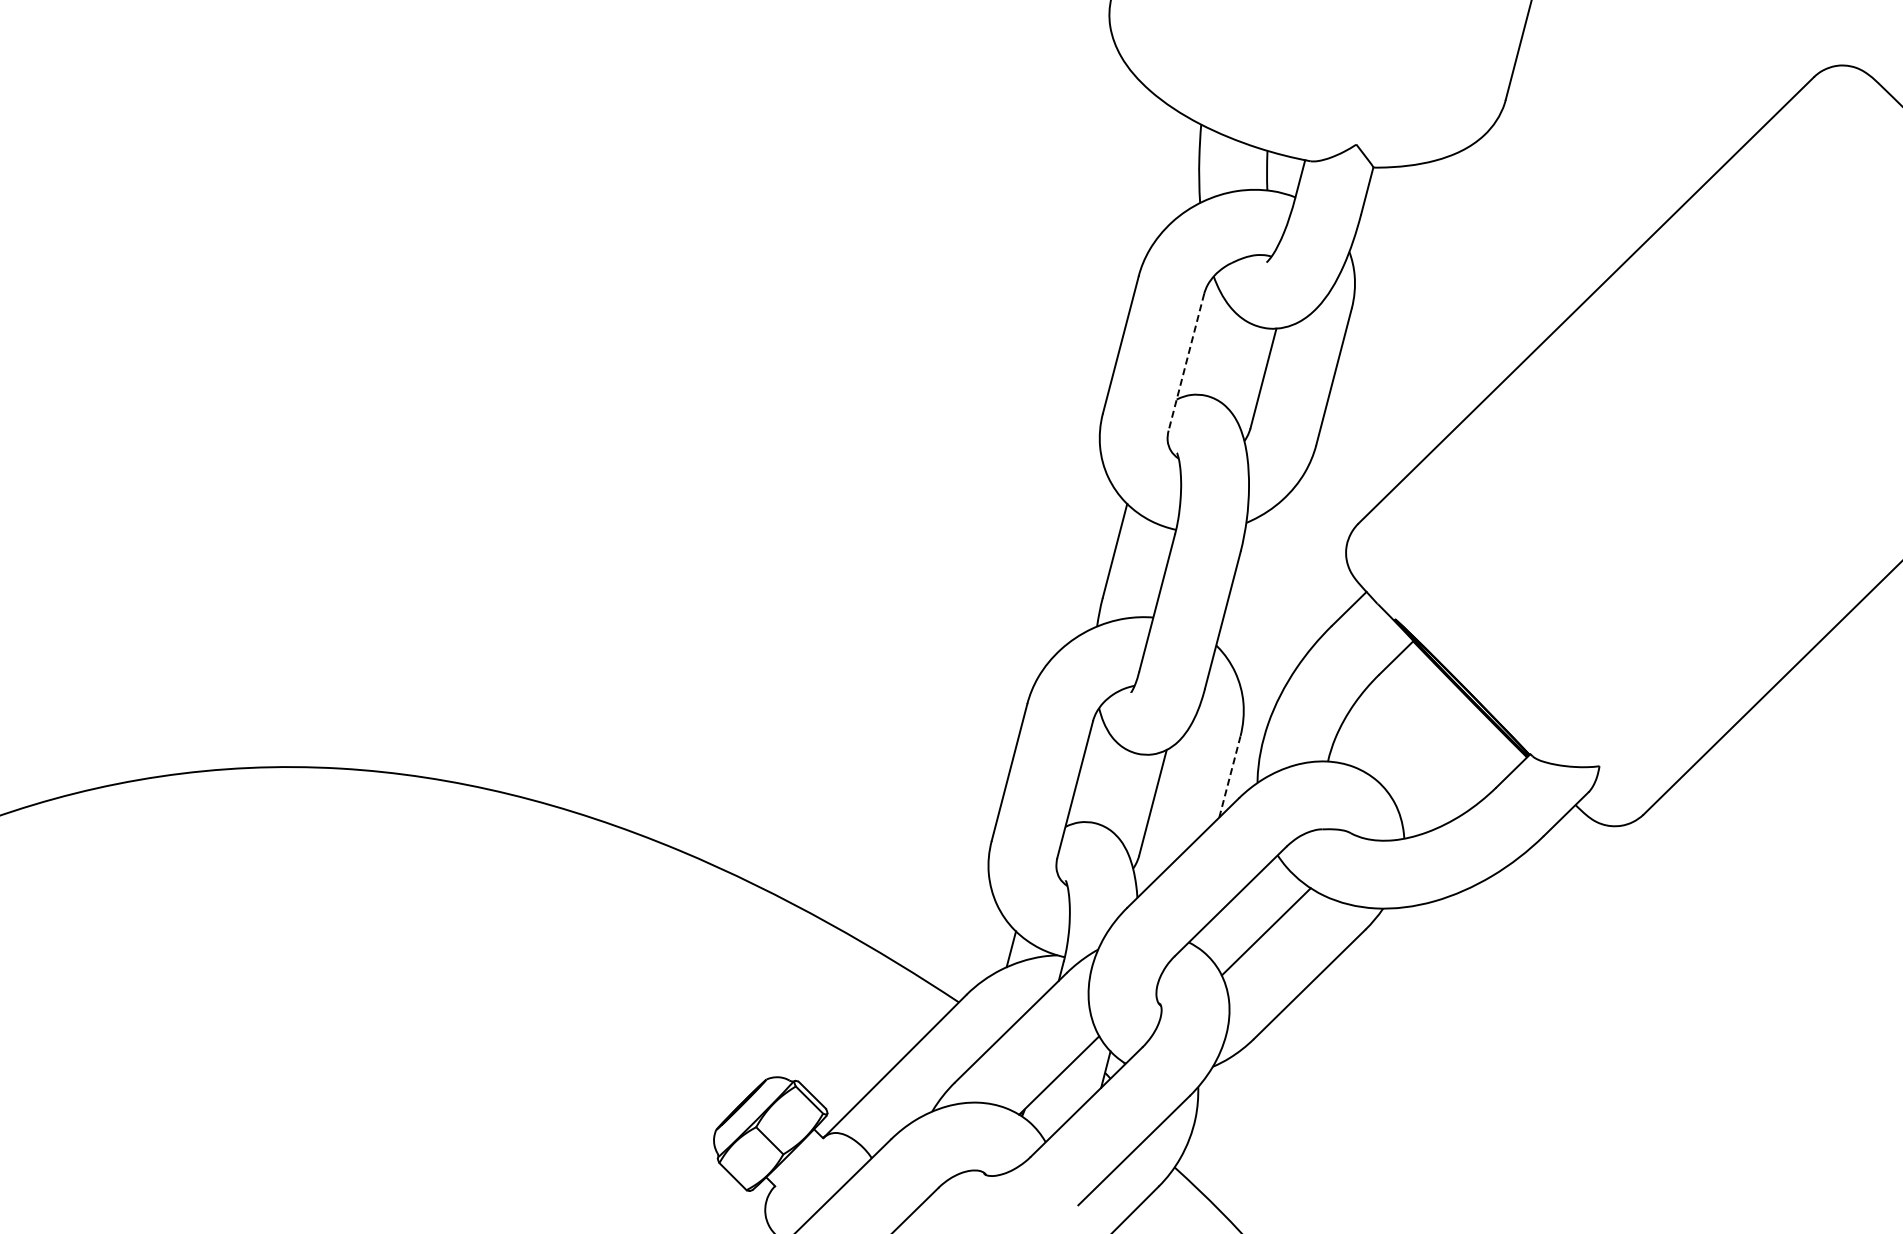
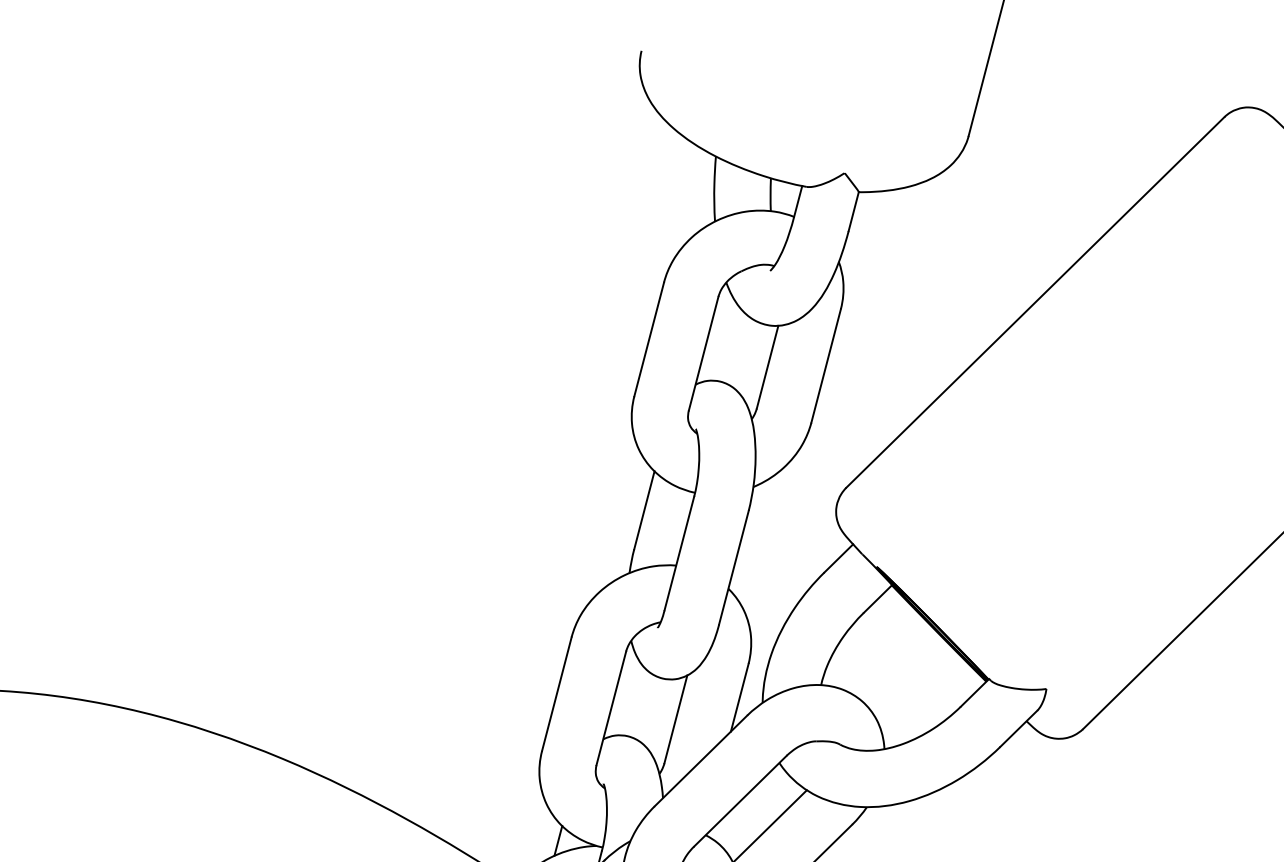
line: (1186, 362) -> (703, 353), dashed -> solid
line: (1230, 776) -> (740, 697), dashed -> solid

